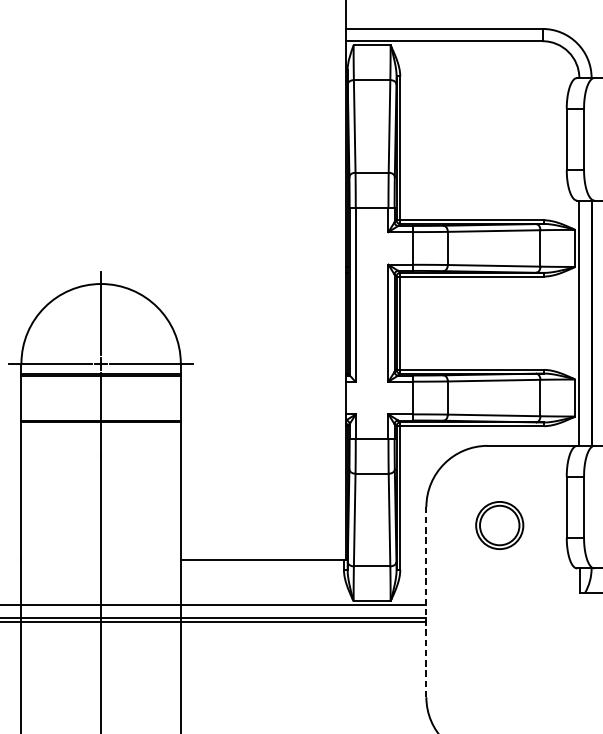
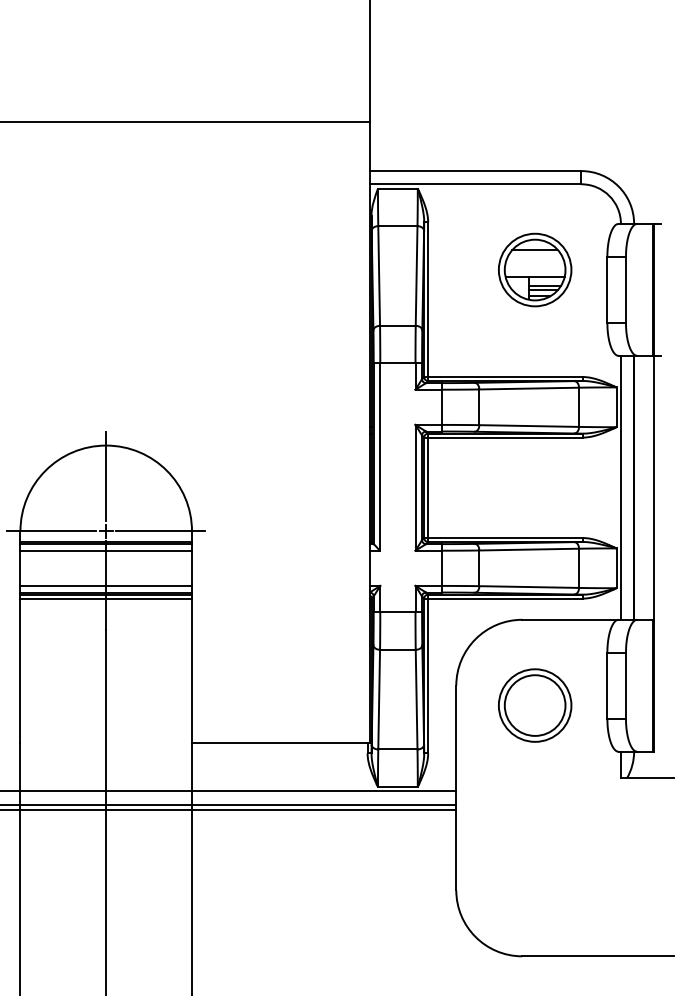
part: (499, 120) -> (535, 269), added
line: (101, 381) -> (106, 550), added
line: (101, 413) -> (106, 585), added
line: (101, 426) -> (106, 598), added
part: (499, 525) -> (535, 705), size x1.43
line: (426, 601) -> (456, 787), dashed -> solid

